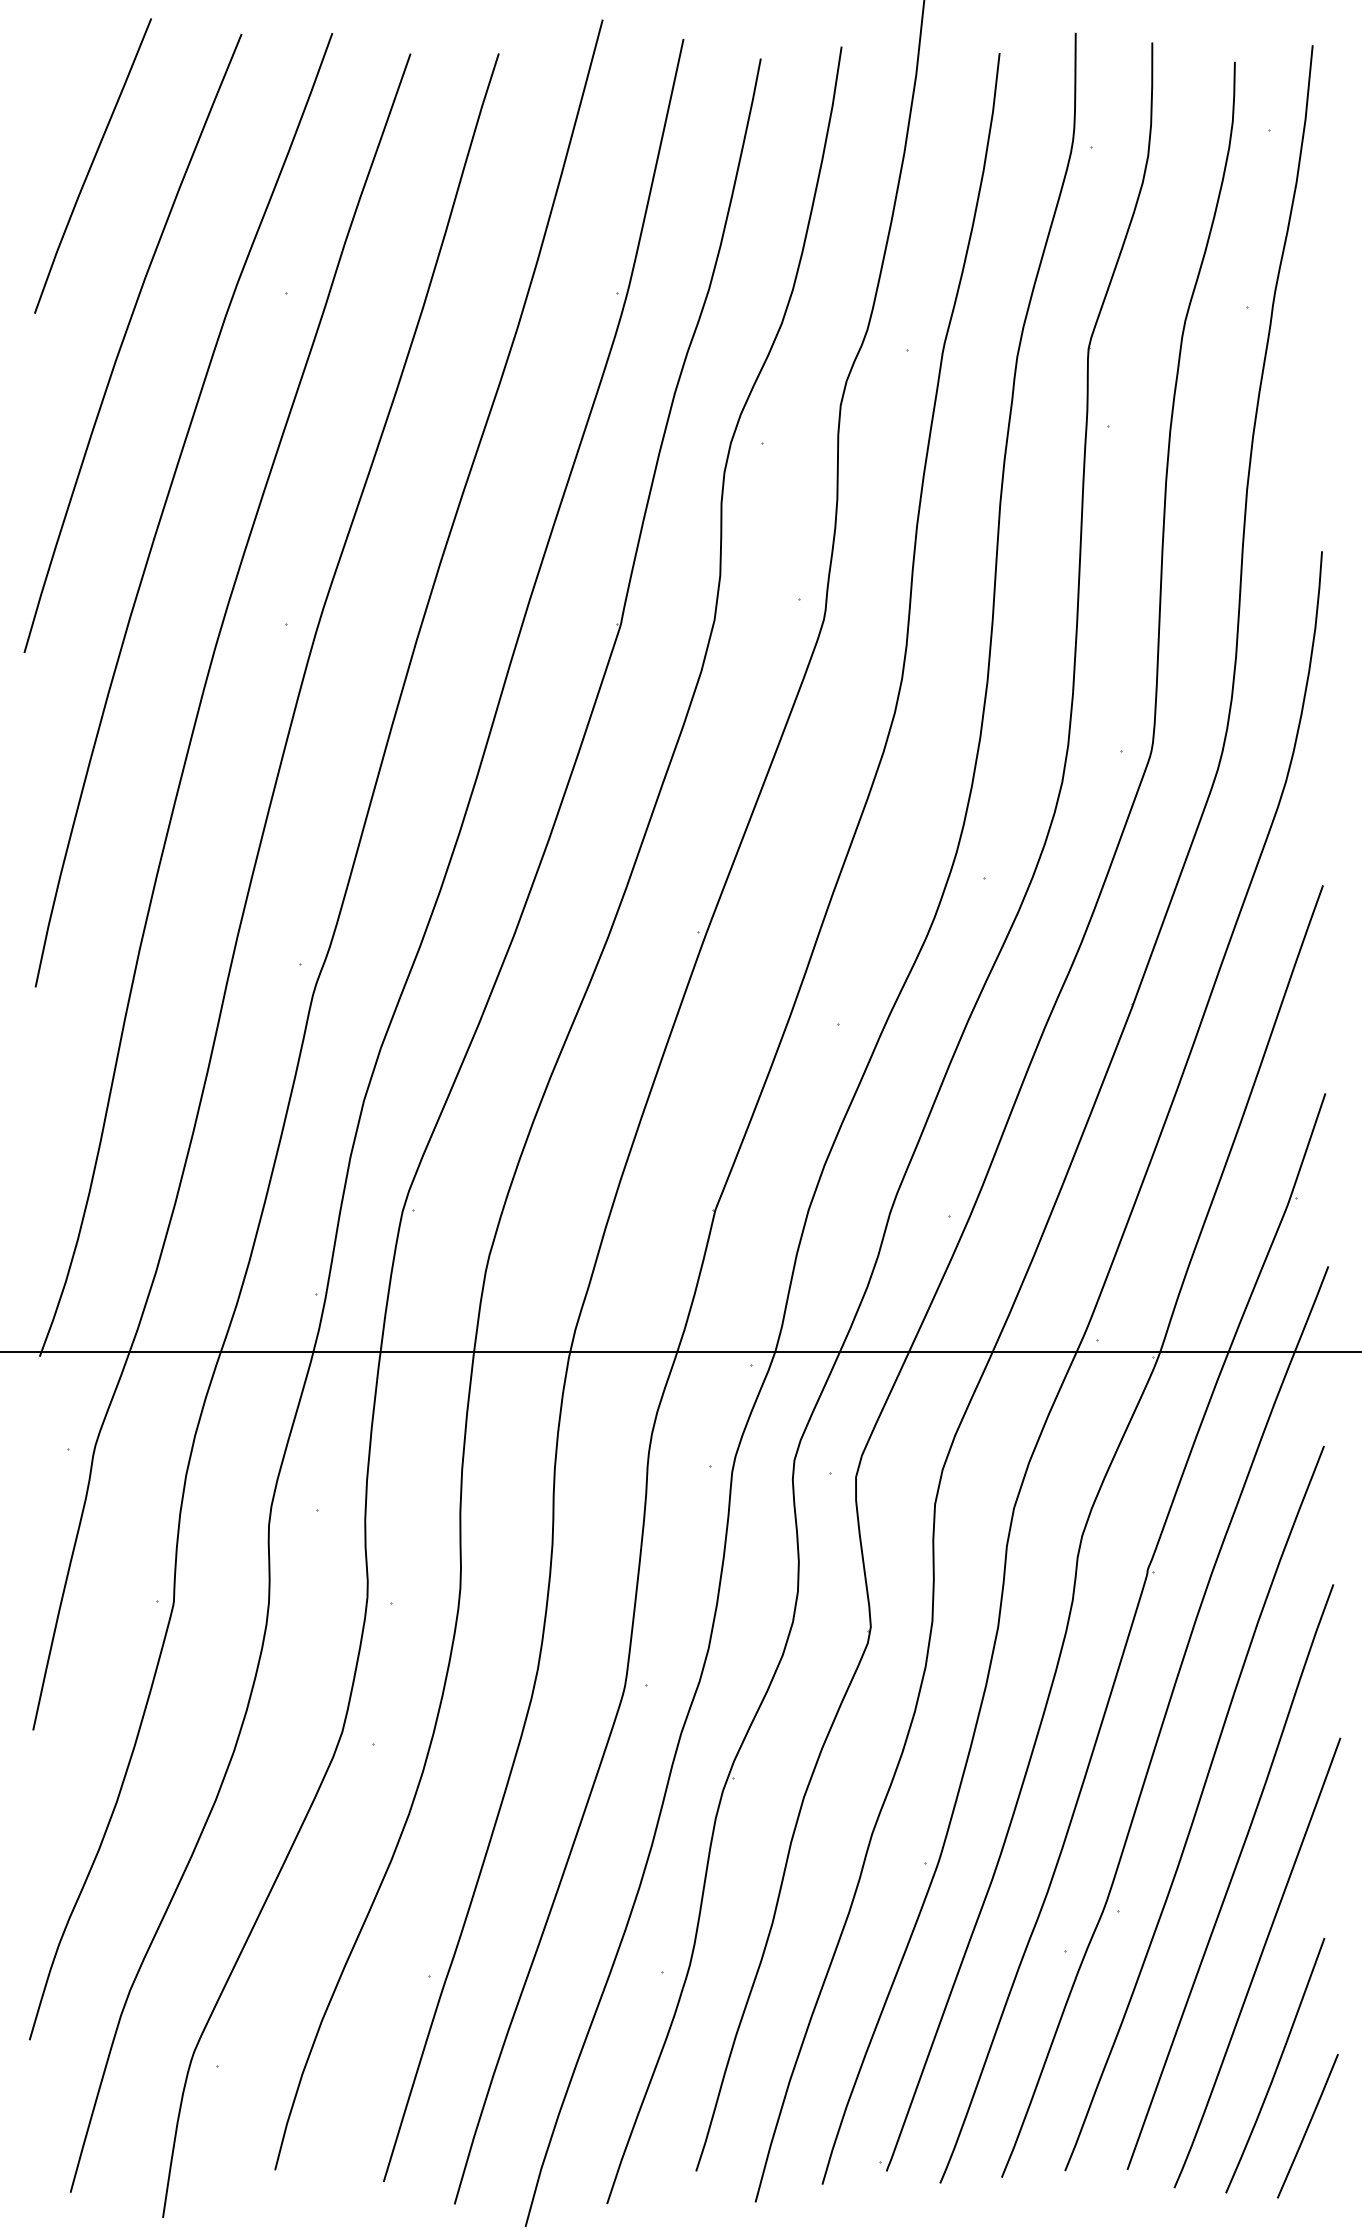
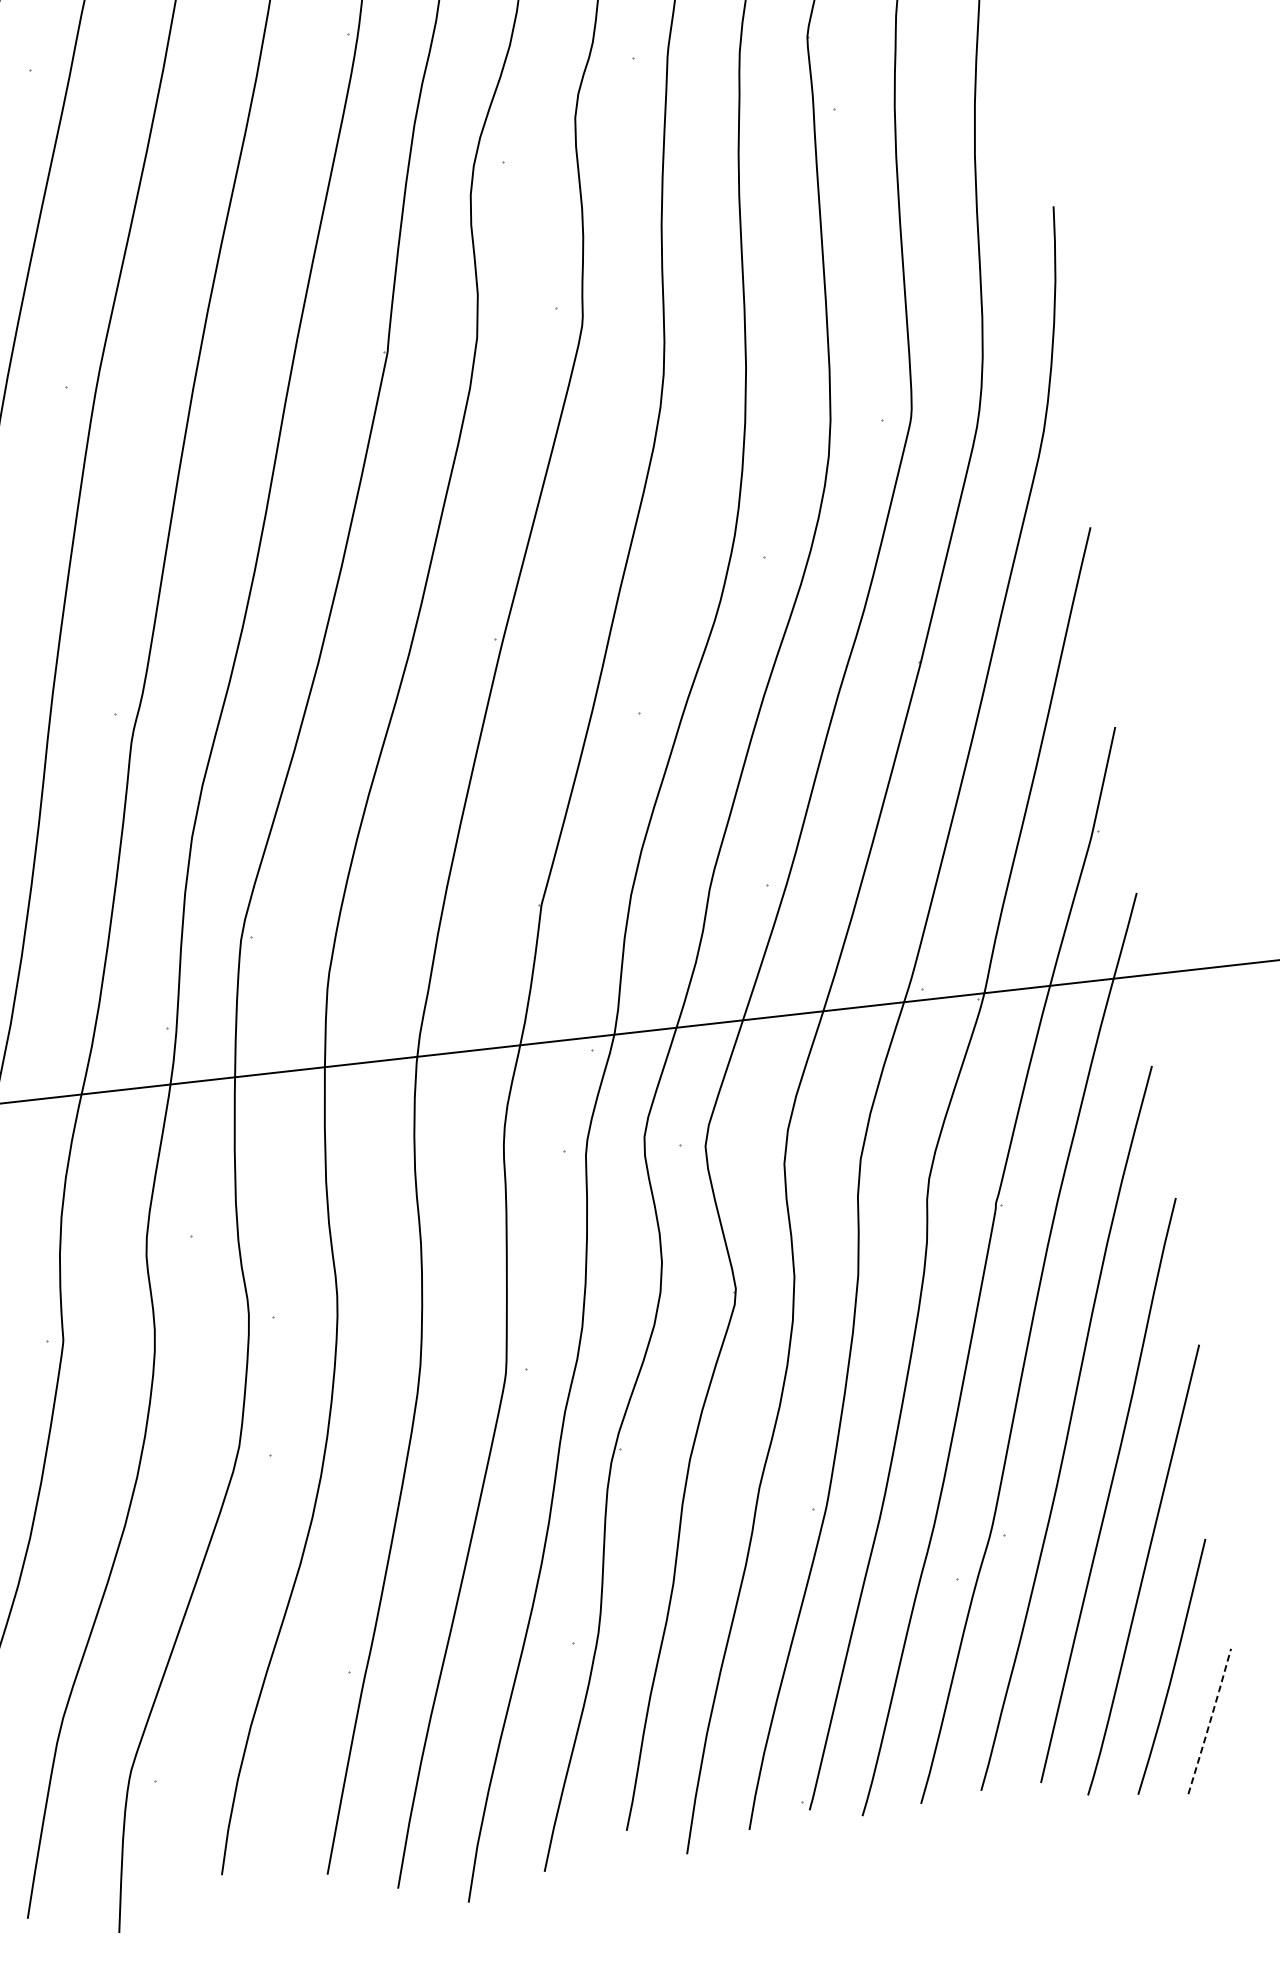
line: (1308, 2126) -> (1210, 1721), solid -> dashed

